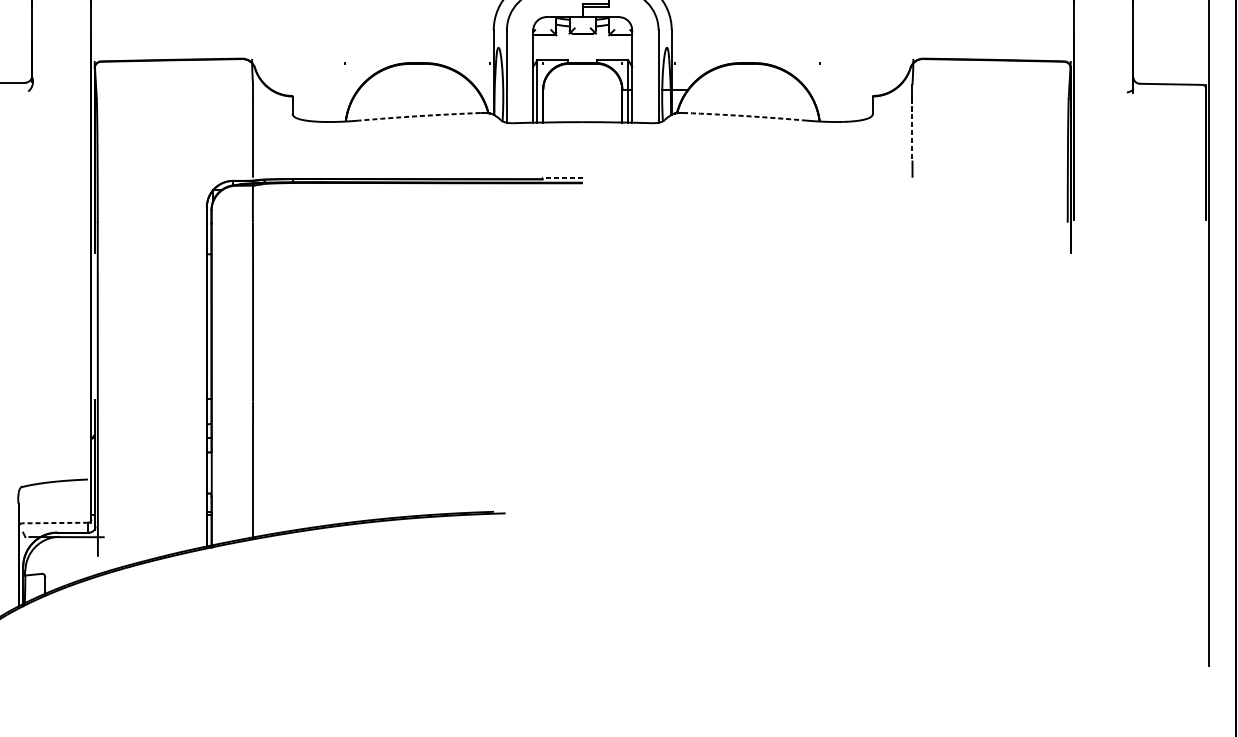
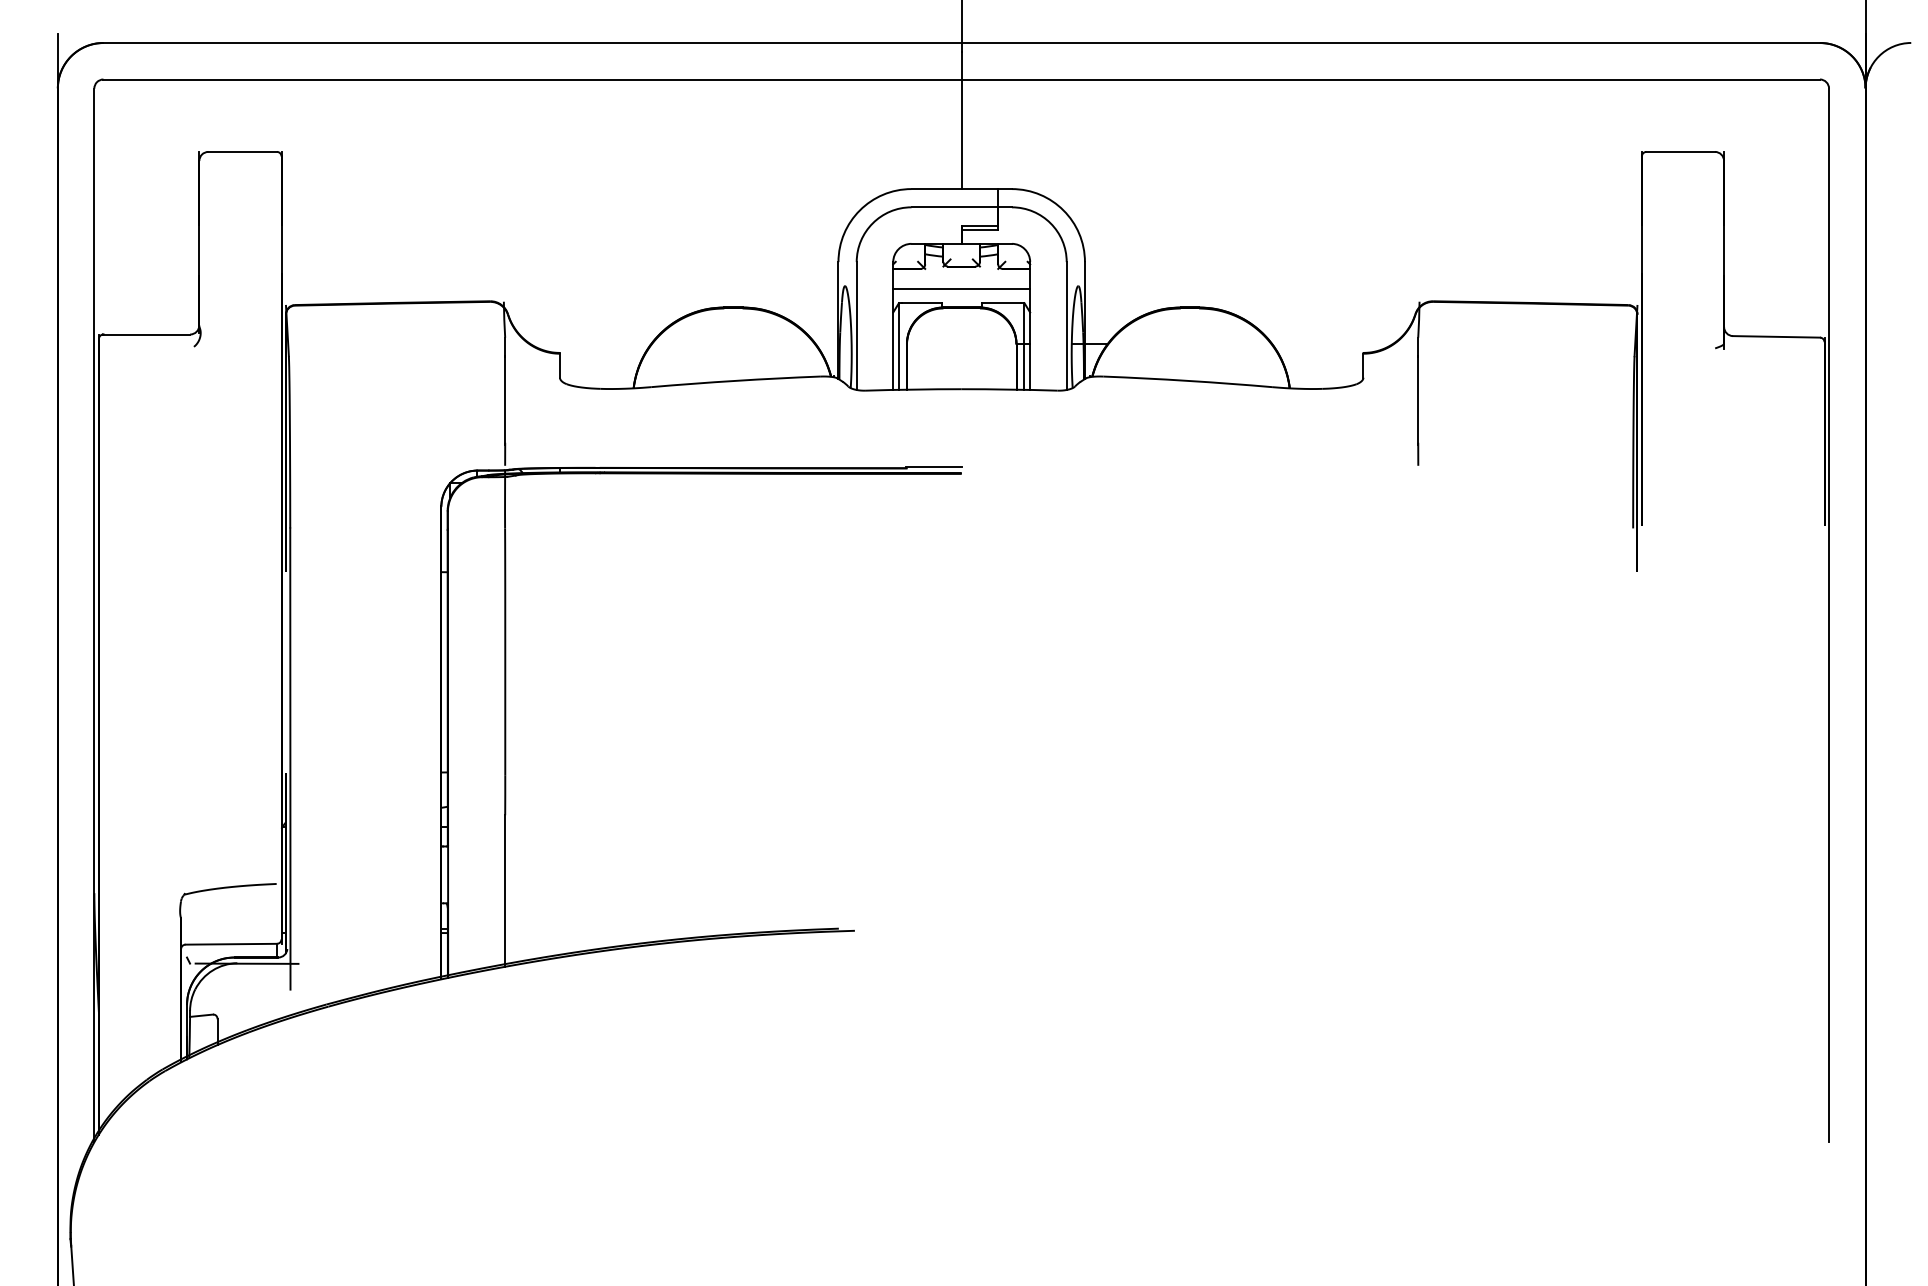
line: (582, 50) -> (961, 289), added
arc: (419, 115) -> (735, 380), dashed -> solid
arc: (745, 115) -> (1187, 380), dashed -> solid
line: (912, 131) -> (1418, 401), dashed -> solid
line: (562, 178) -> (933, 467), dashed -> solid
line: (55, 523) -> (231, 944), dashed -> solid

